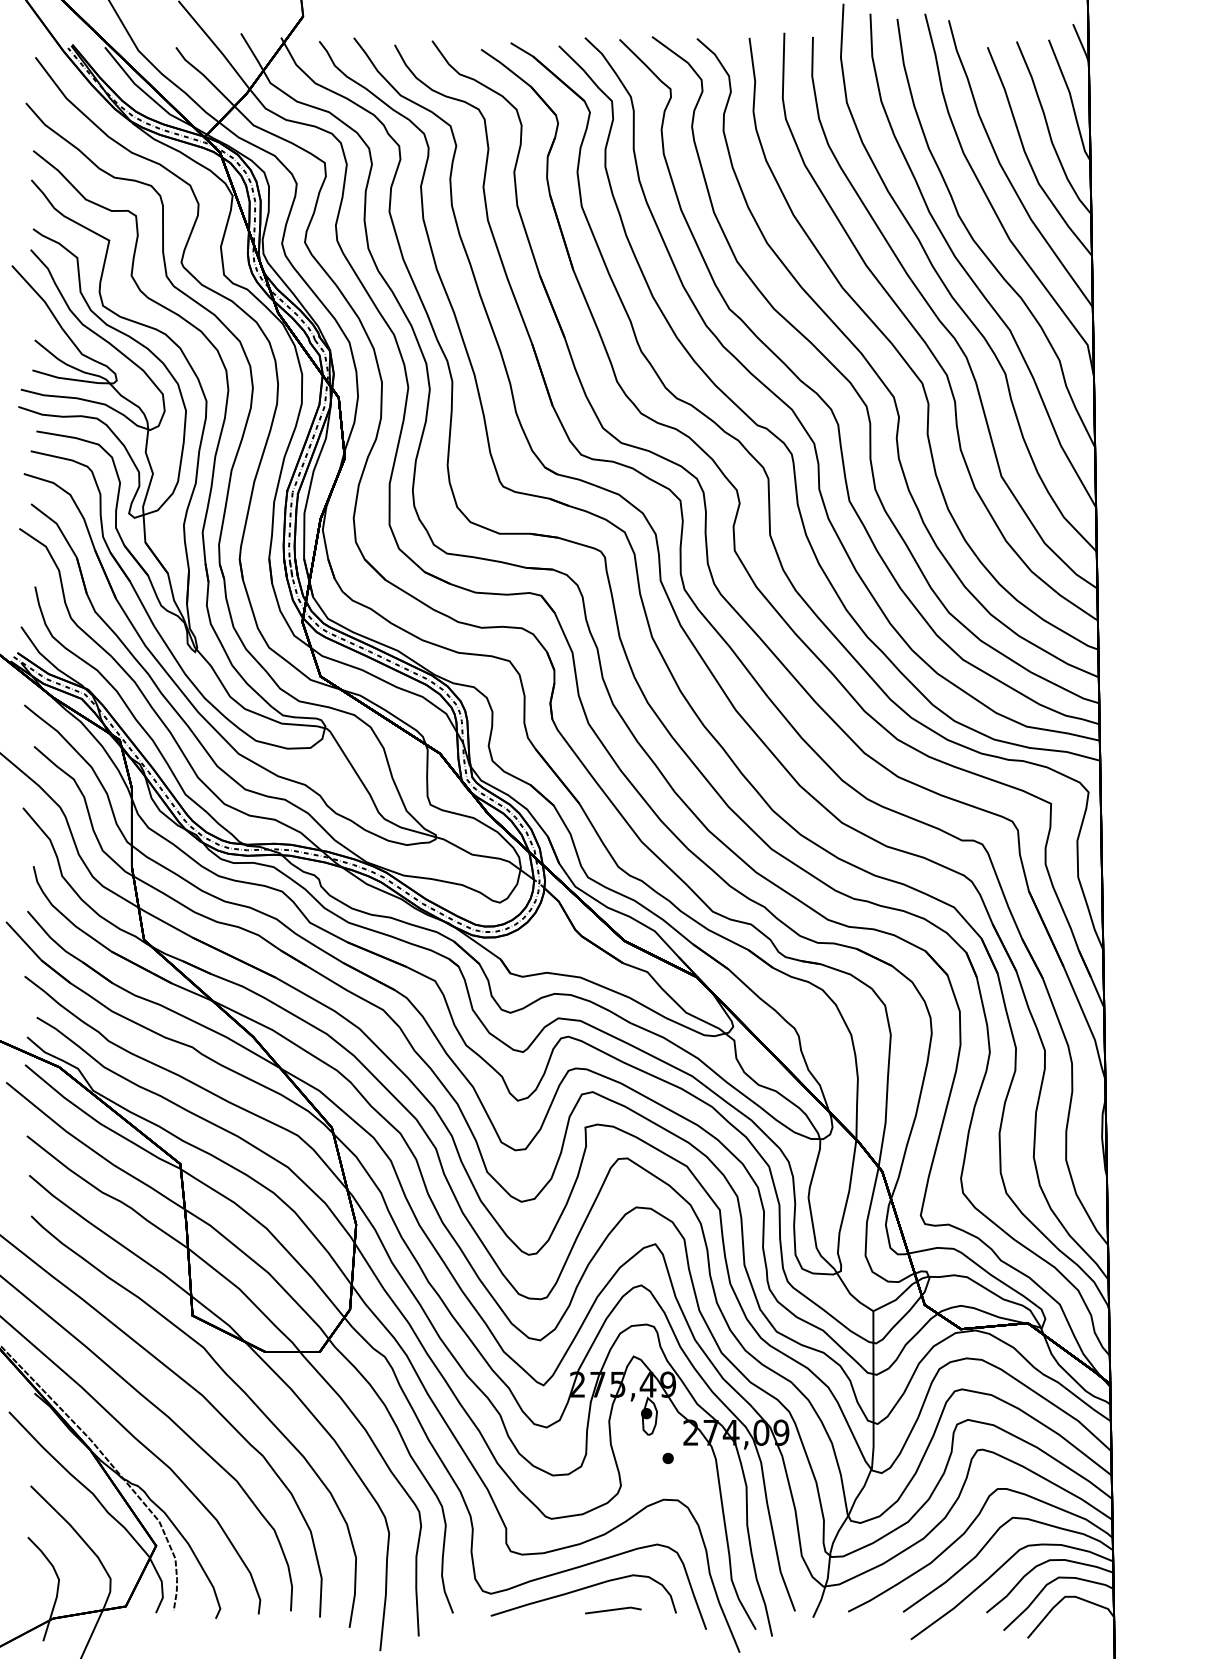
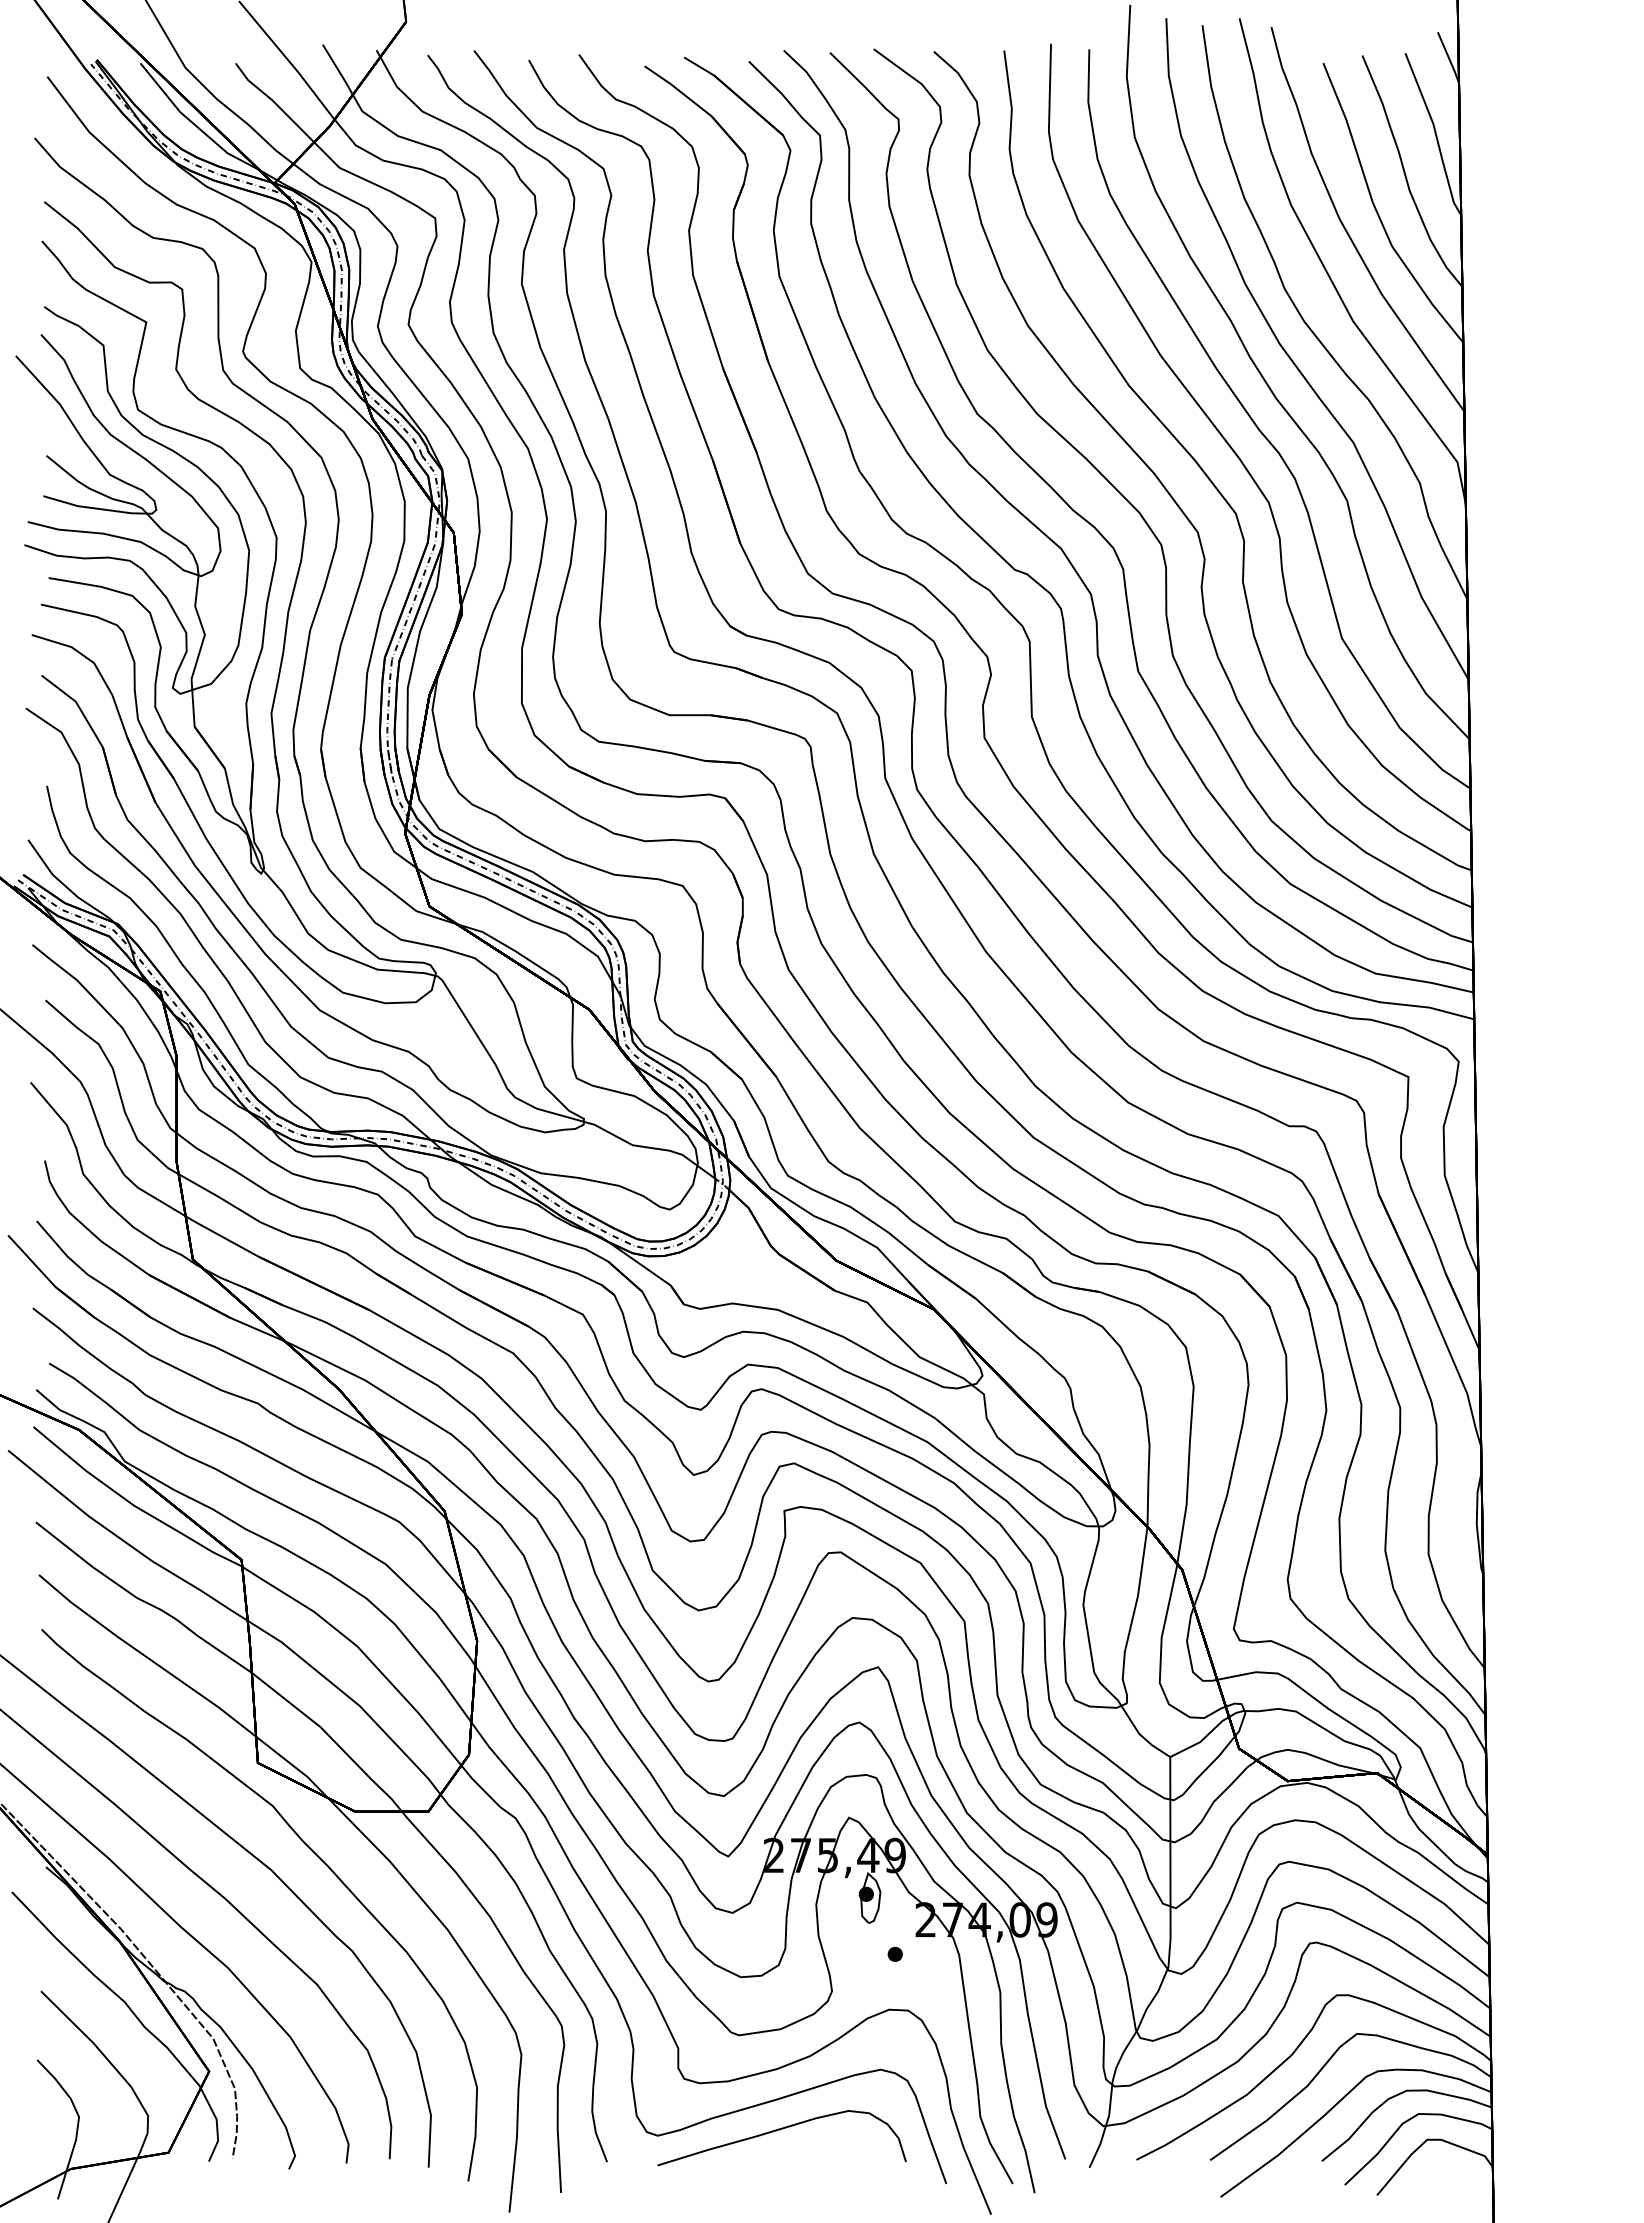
line: (613, 1610) -> (821, 2158), removed

